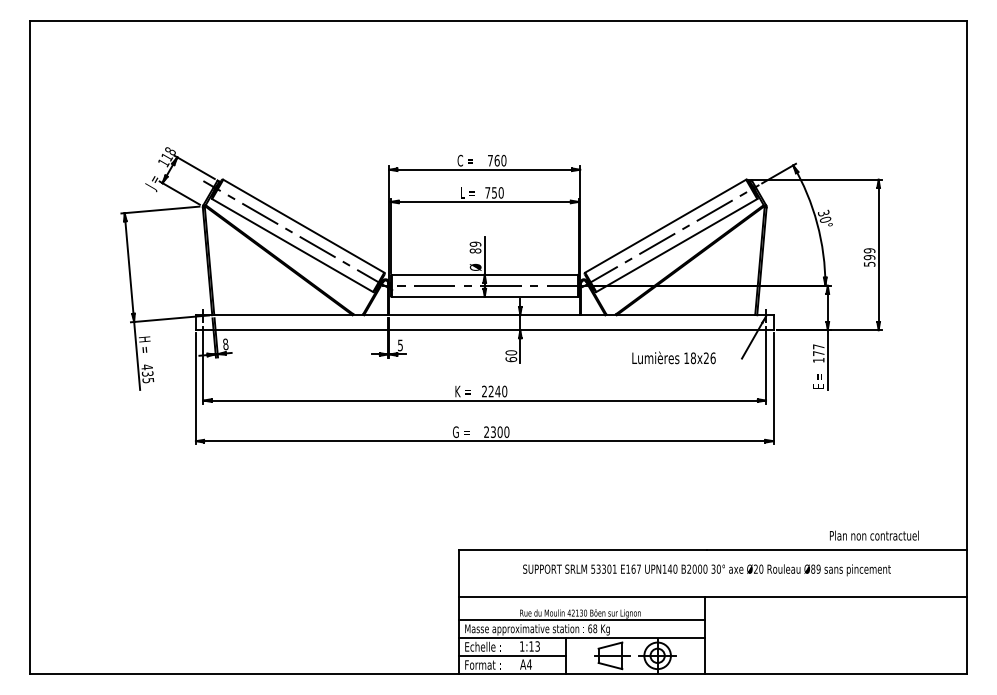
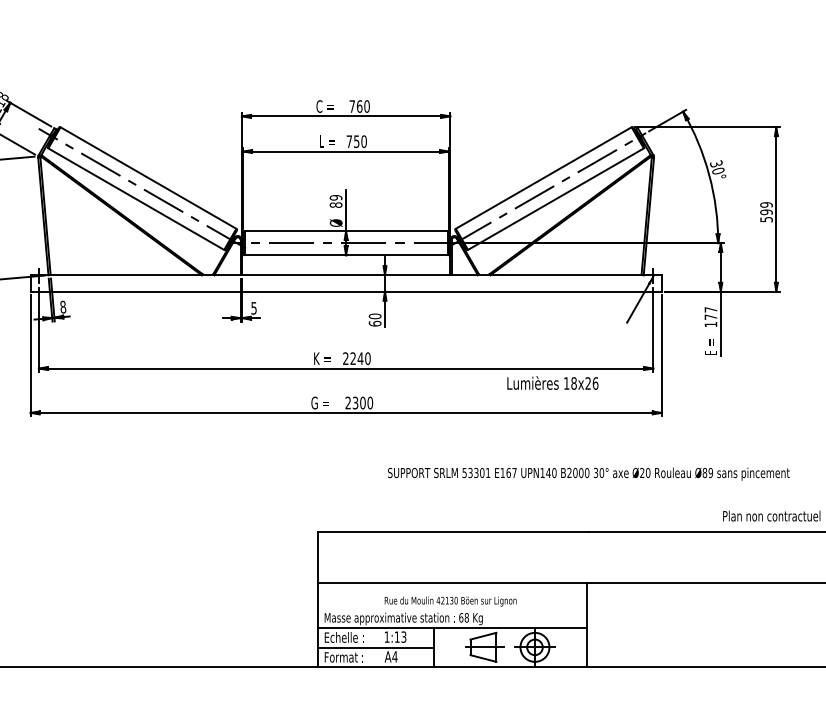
text: (673, 357) -> (552, 382), moved
text: (706, 570) -> (588, 474), moved
line: (581, 620) -> (451, 608), removed

